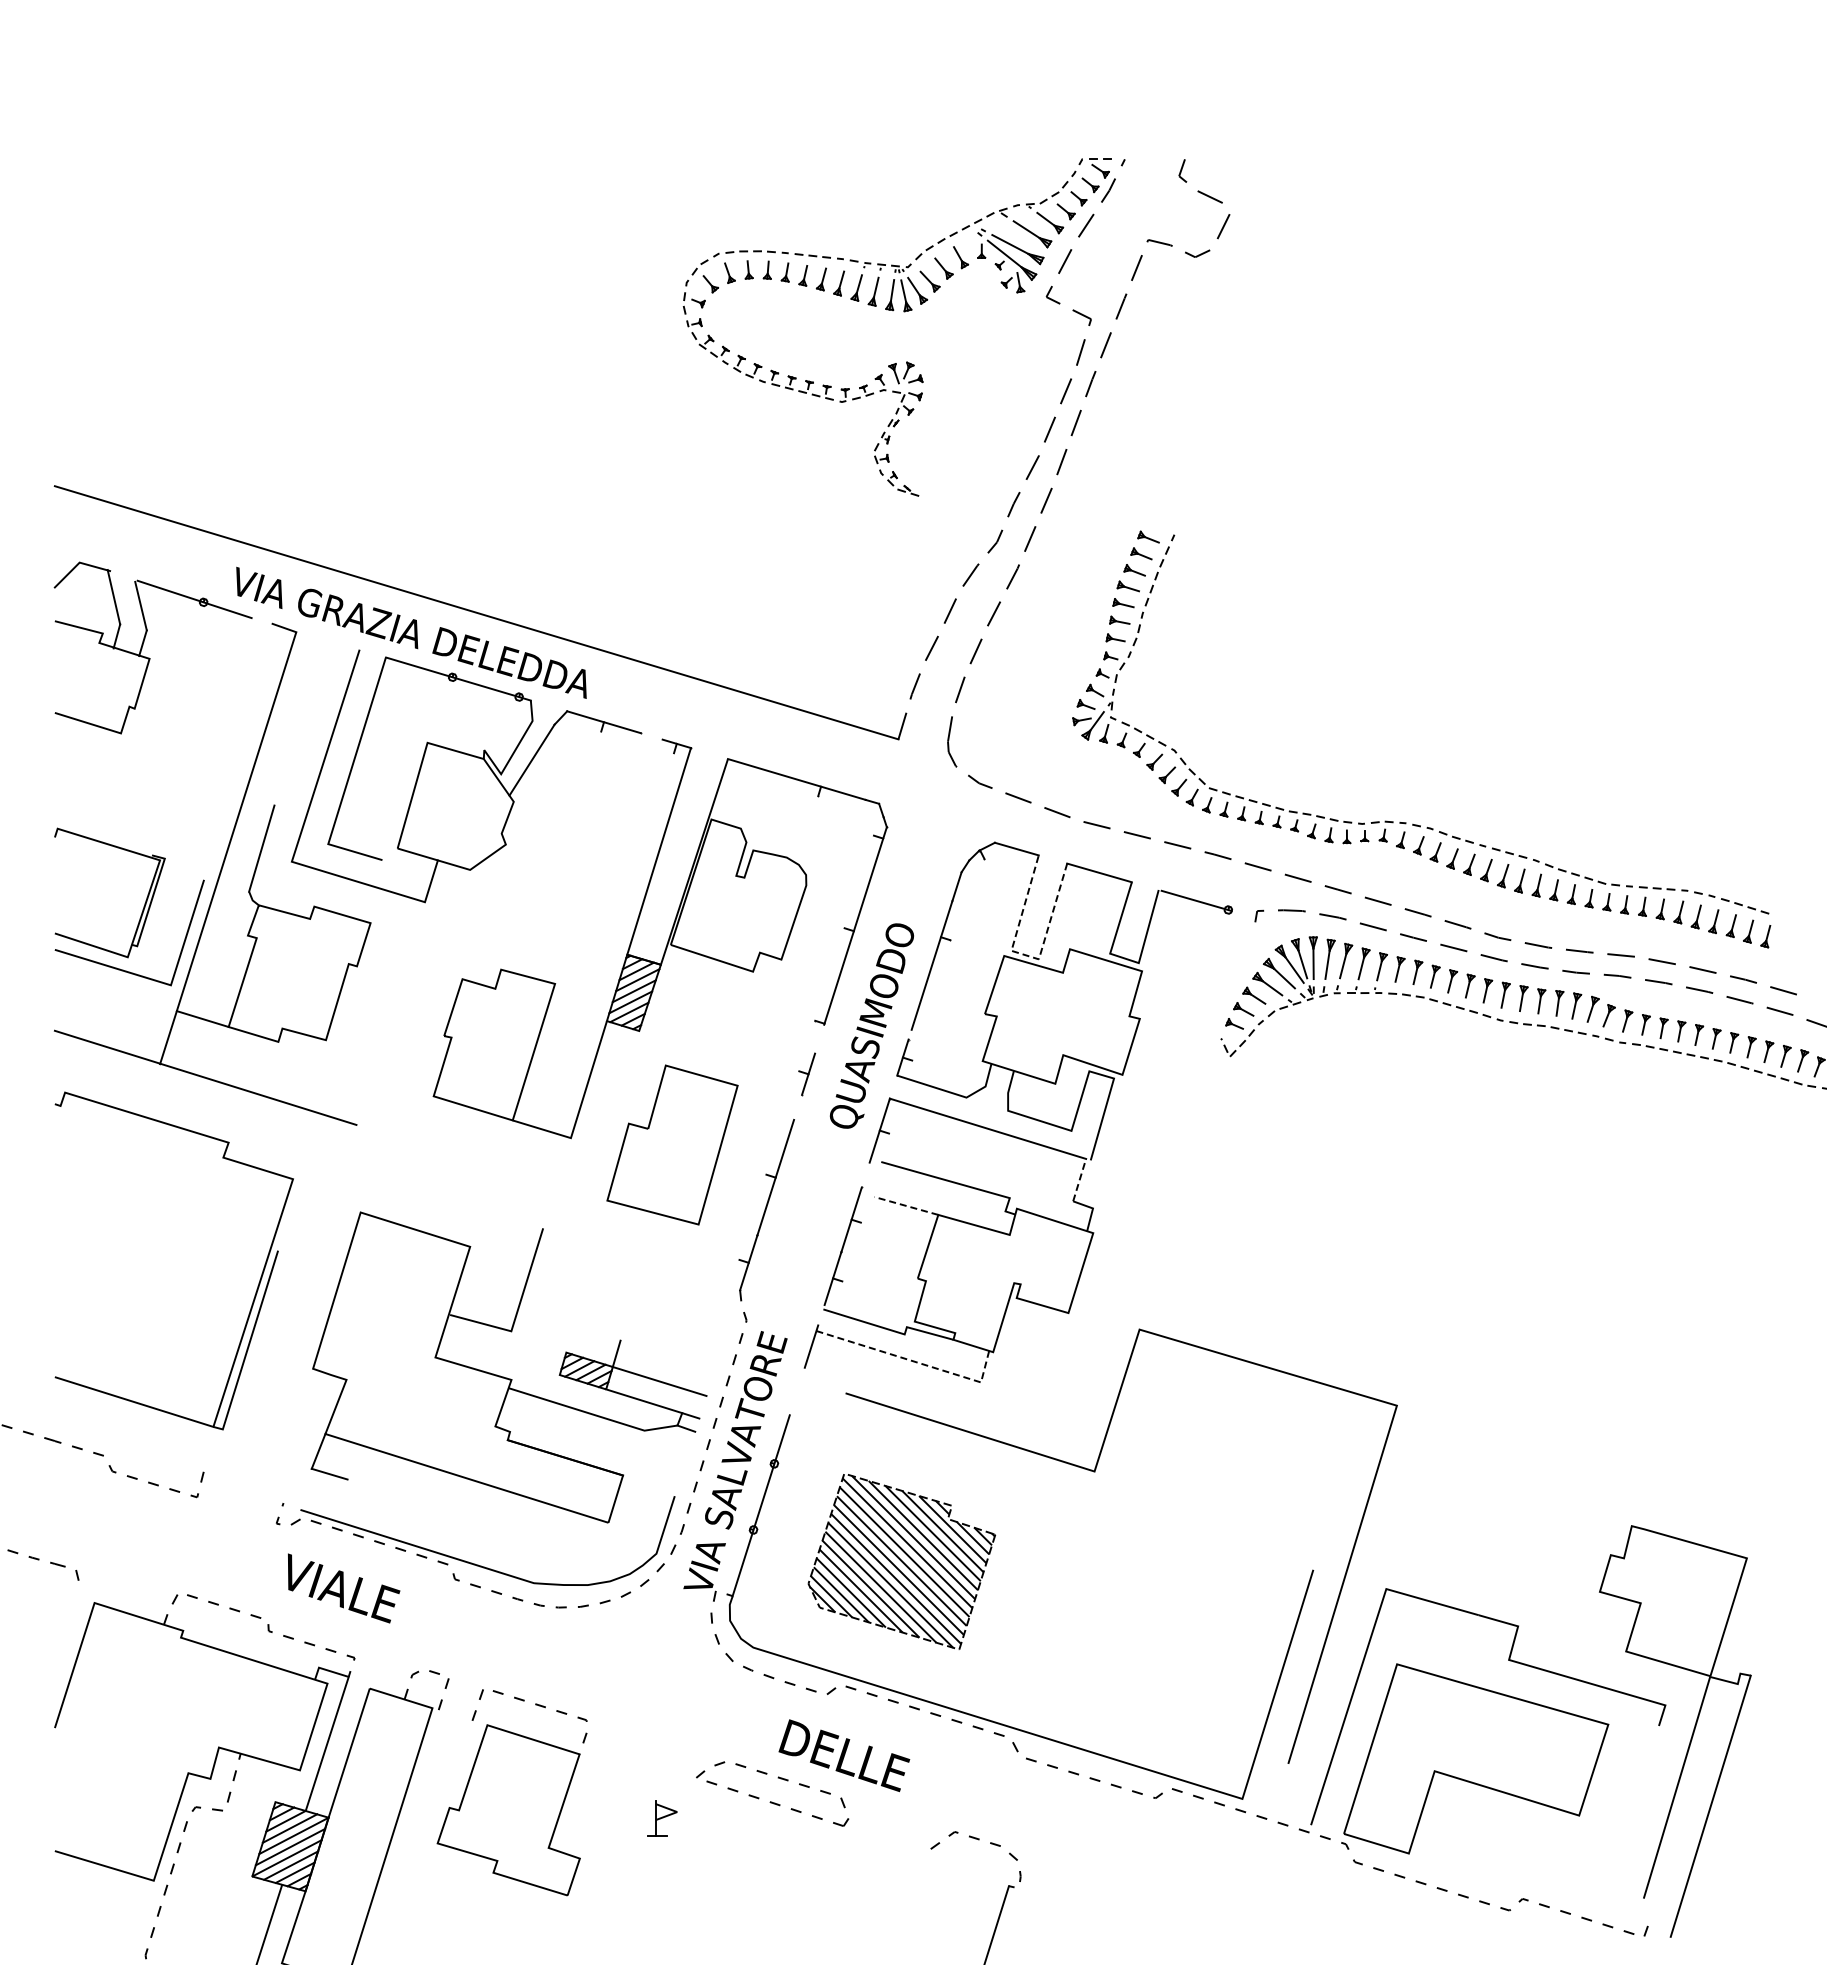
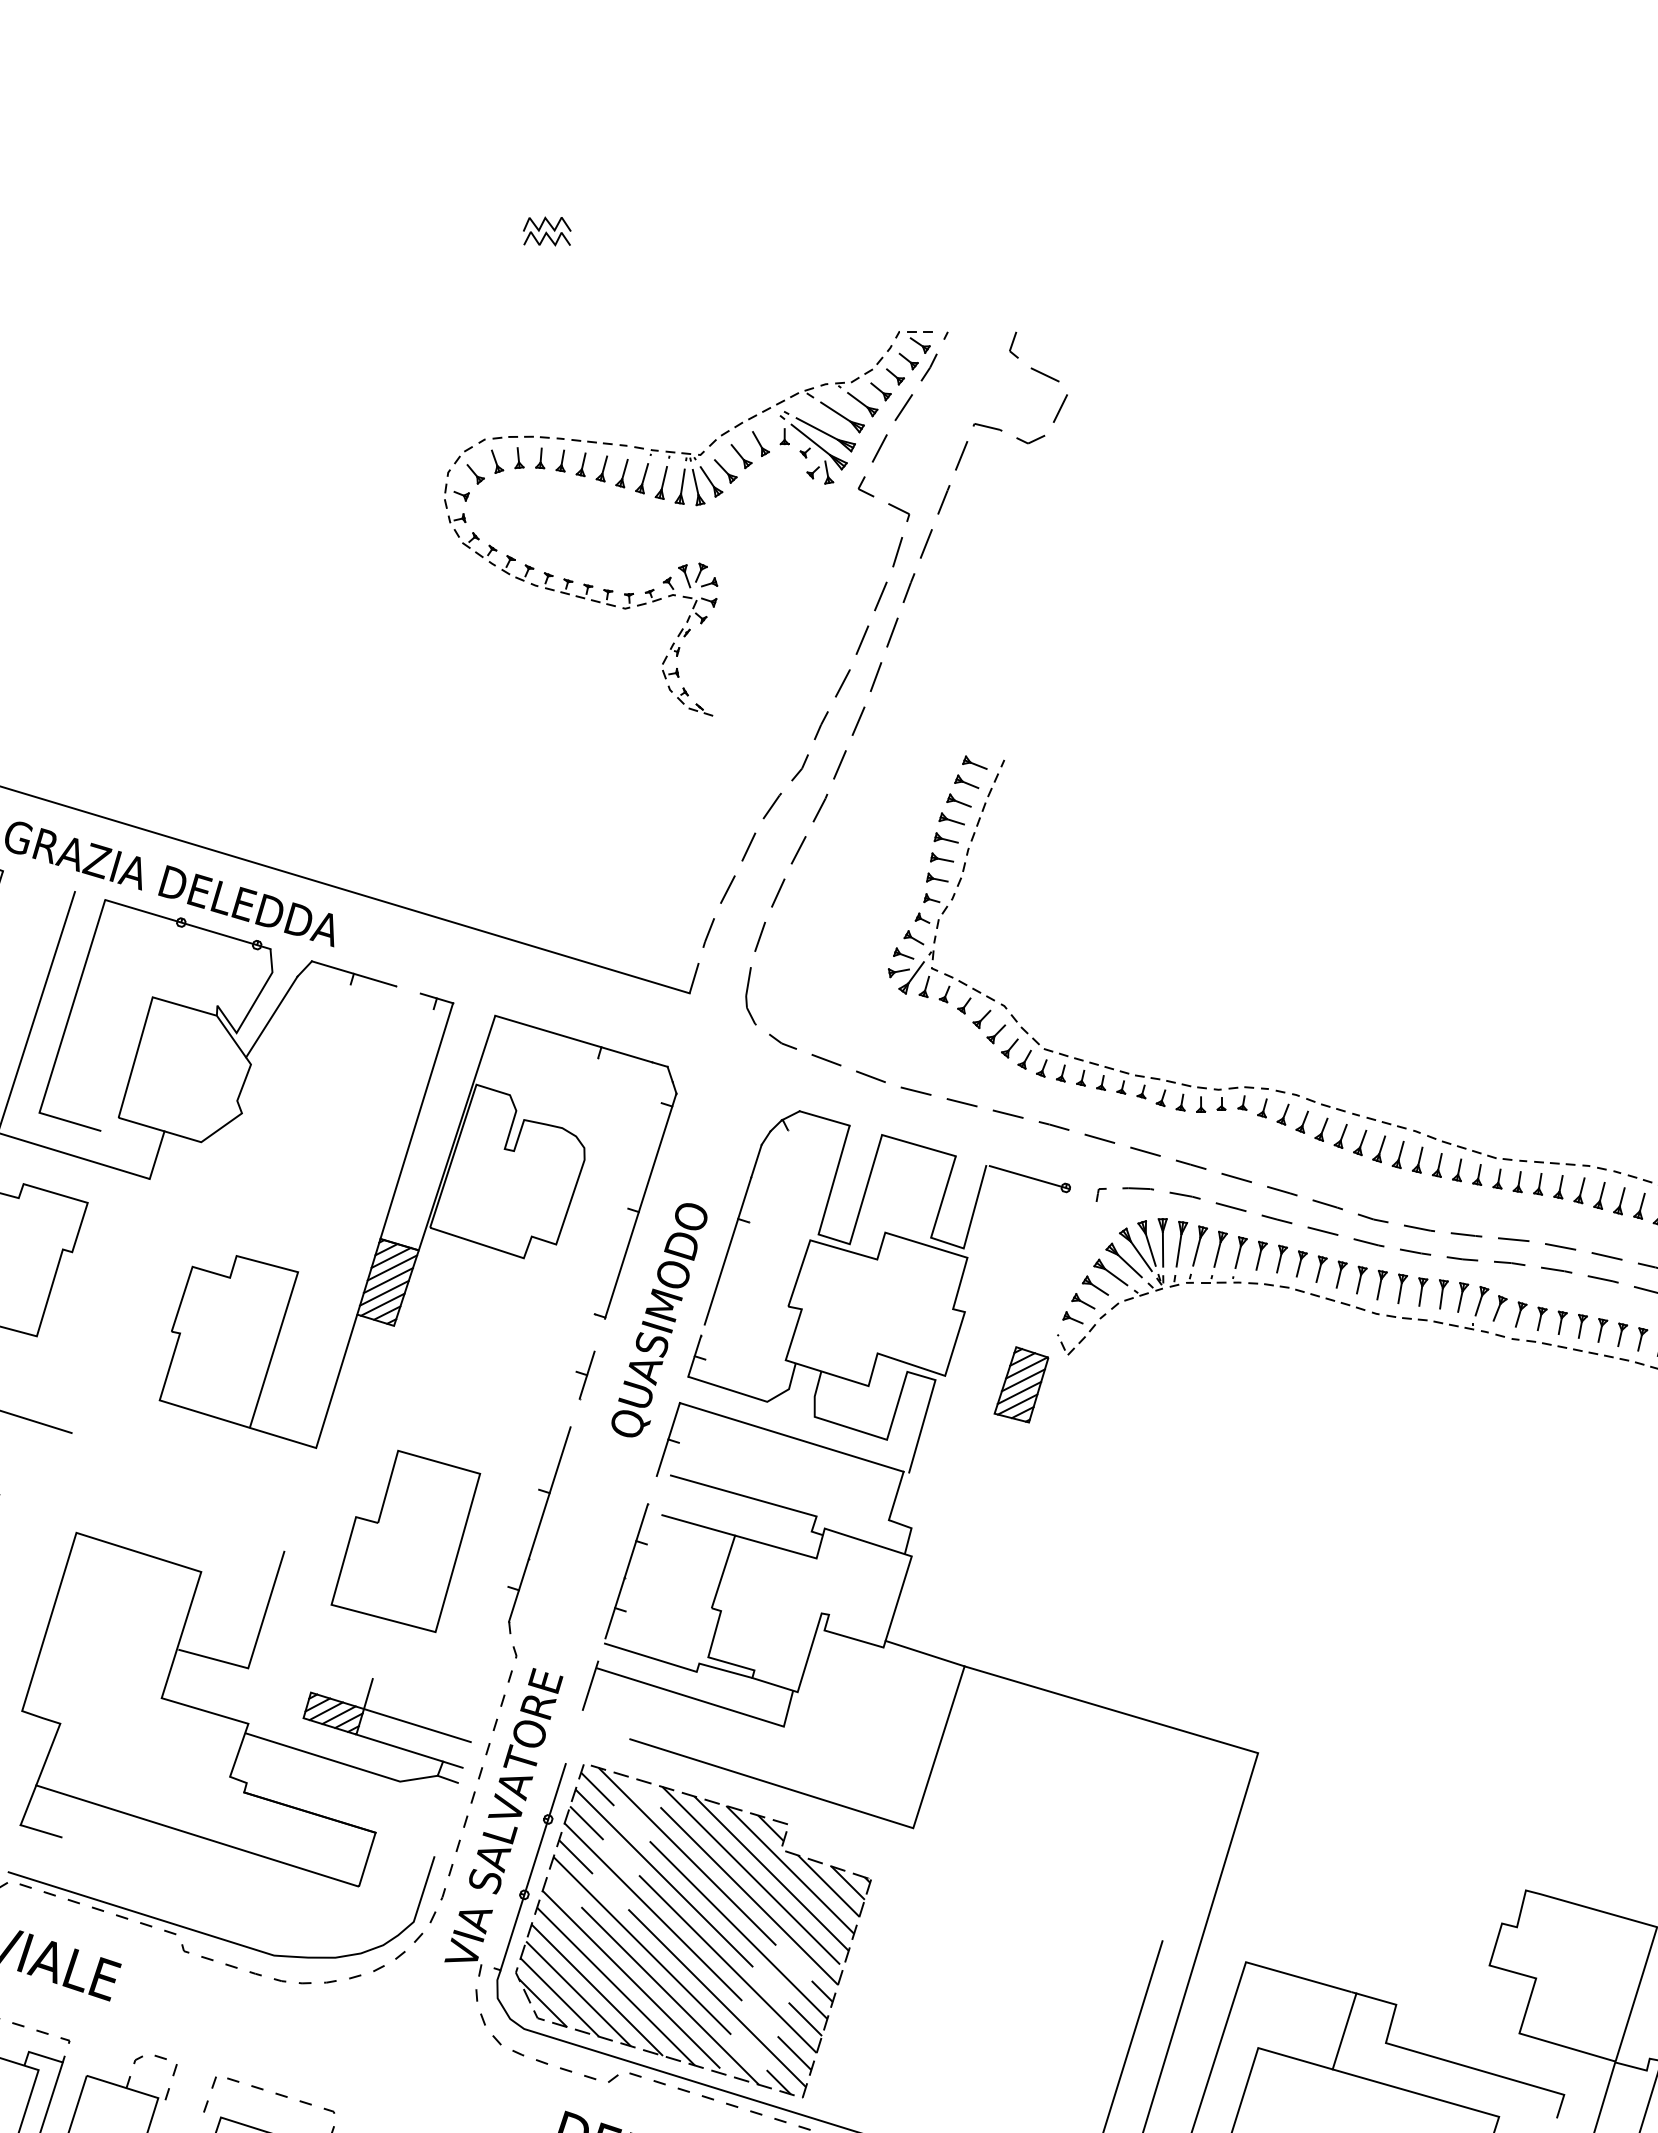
part: (773, 70) -> (547, 230), added
line: (1024, 954) -> (833, 1238), dashed -> solid
part: (1188, 1082) -> (1020, 1384), added
part: (672, 1144) -> (405, 1540), moved
line: (1079, 1179) -> (896, 1495), dashed -> solid
line: (905, 1205) -> (697, 1524), dashed -> solid
line: (1104, 1318) -> (924, 1653), added
line: (914, 1361) -> (707, 1702), dashed -> solid
part: (901, 1561) -> (693, 1930), size x1.67
line: (1472, 1649) -> (1344, 2031), added

